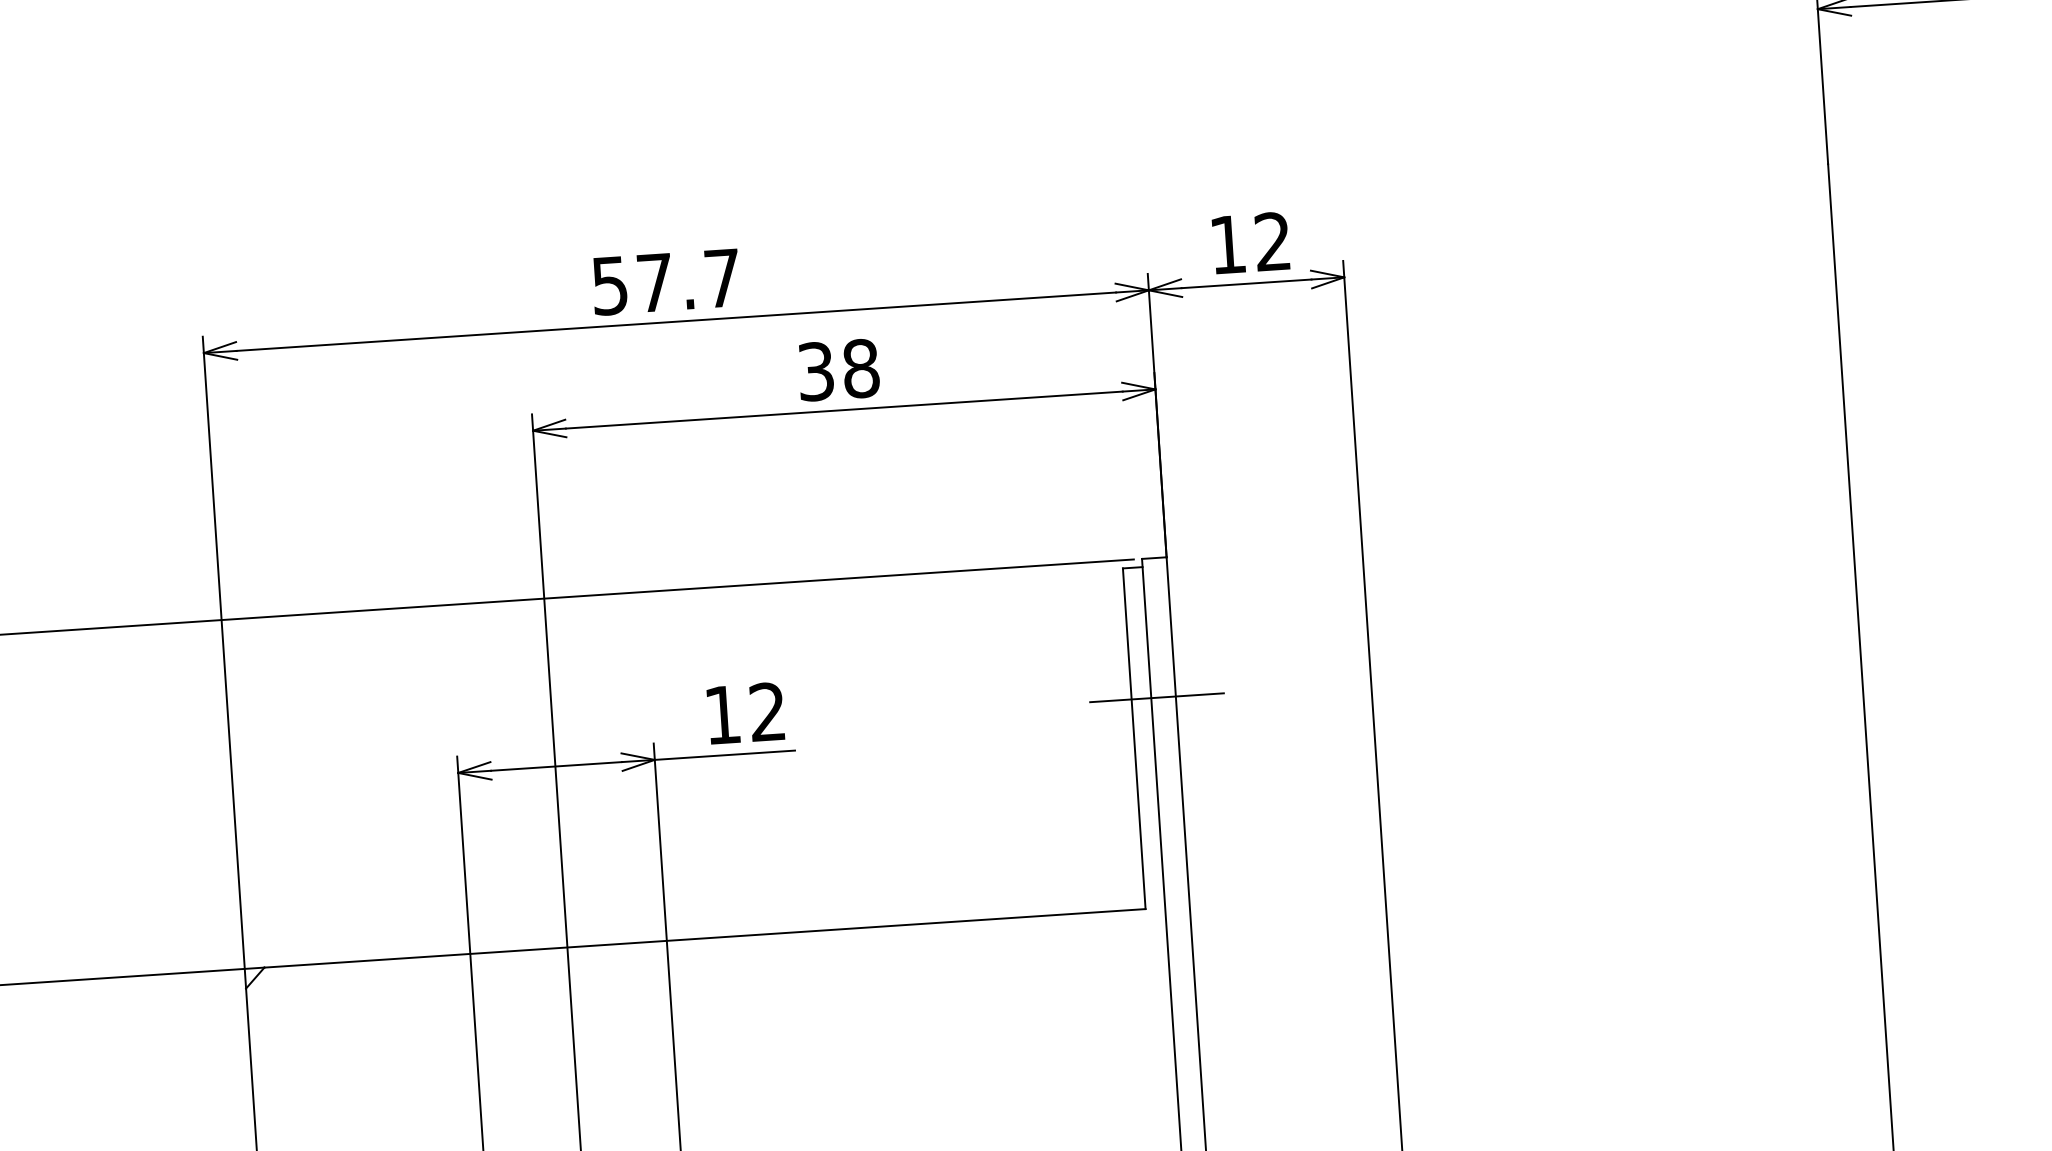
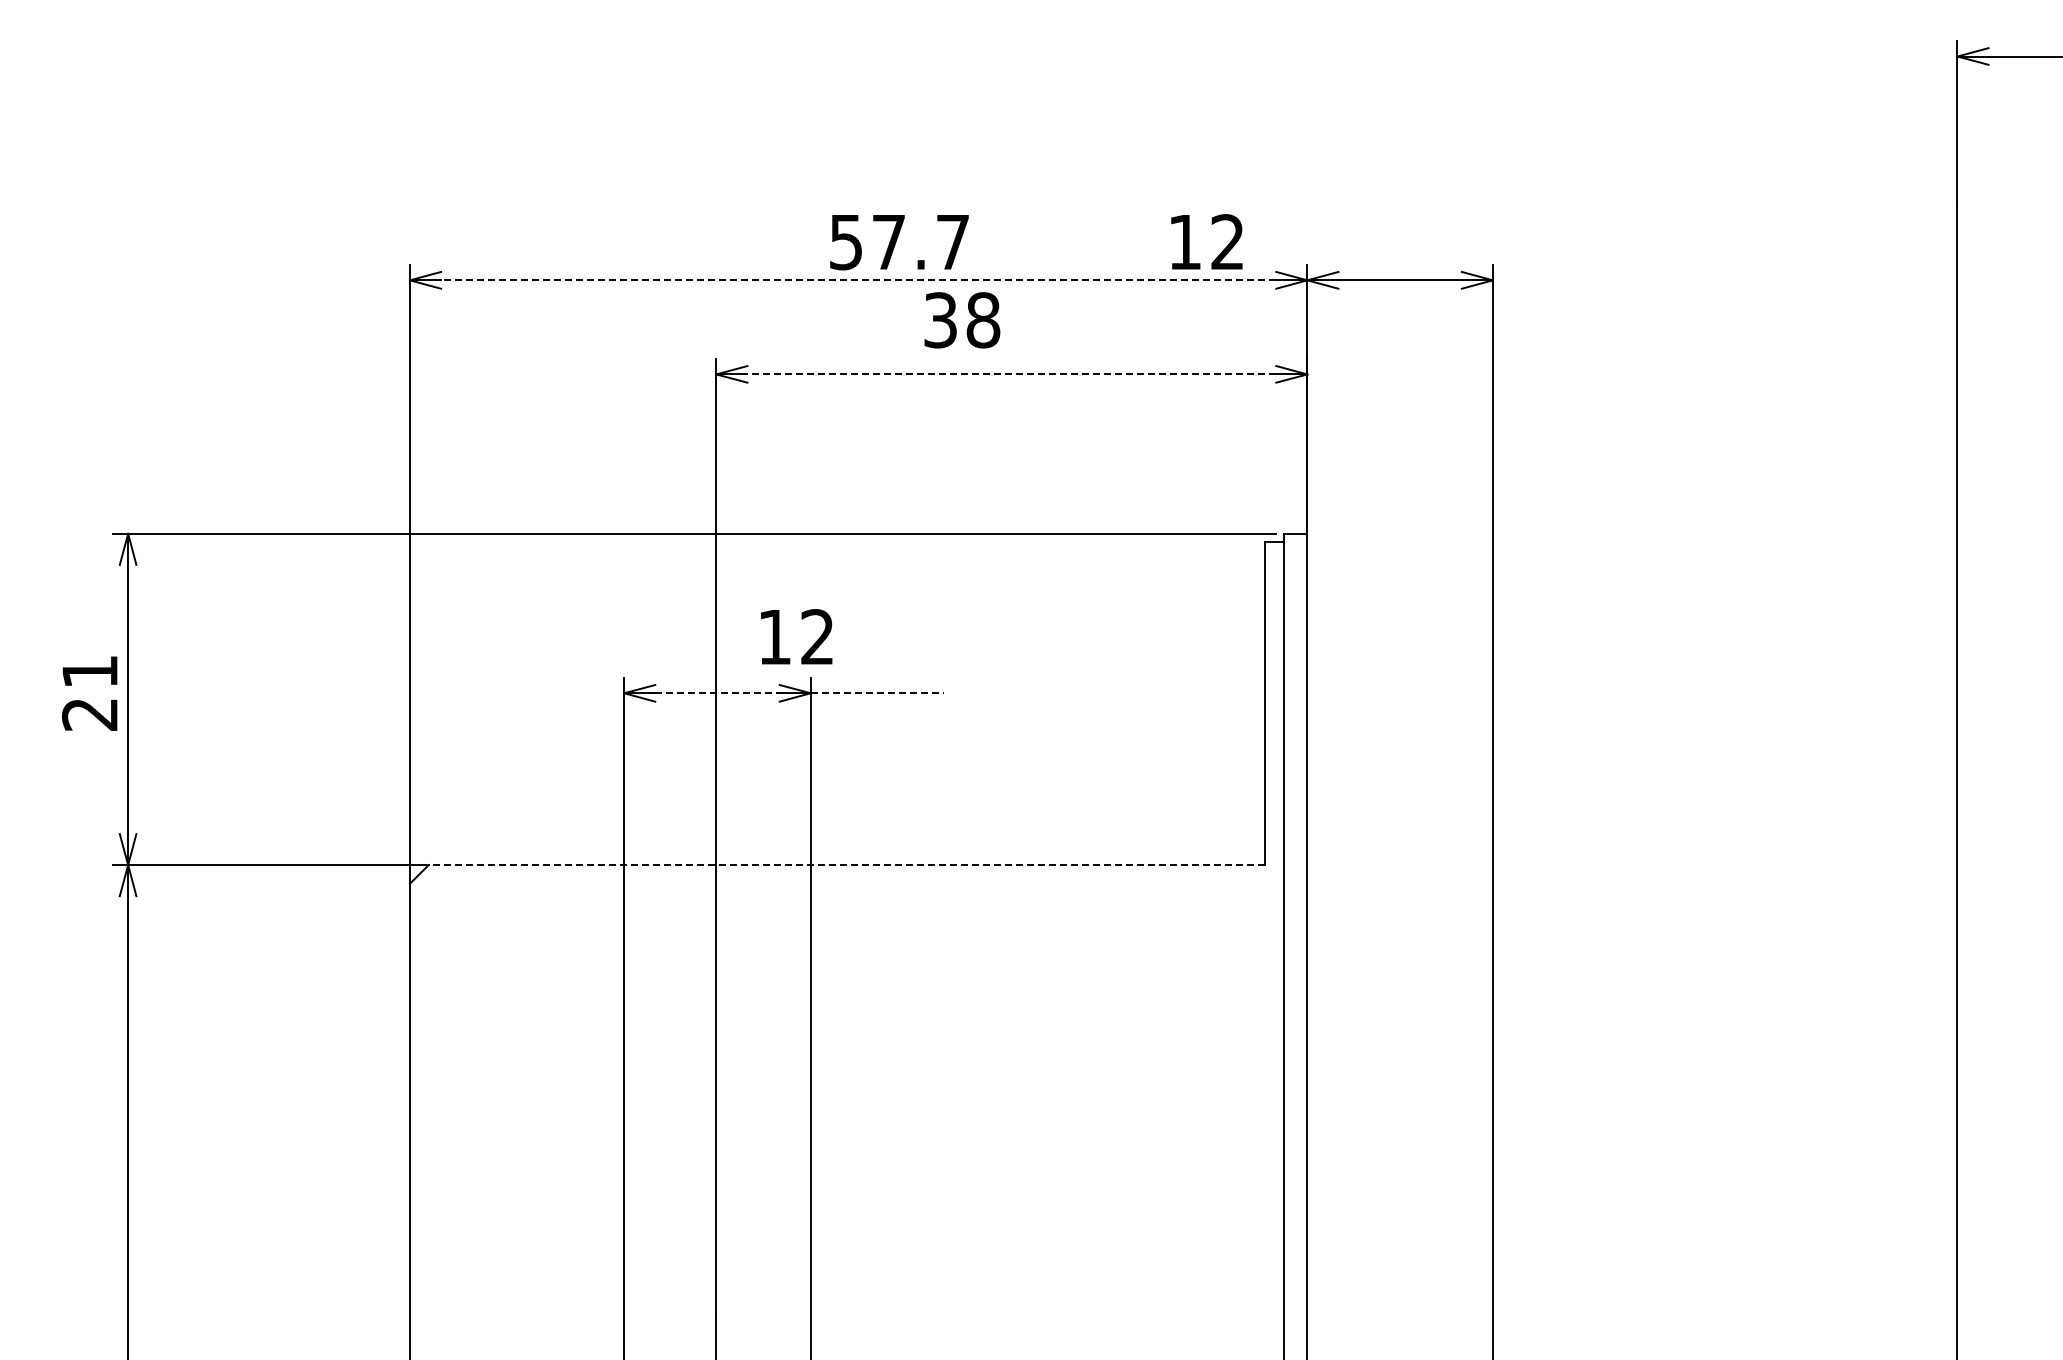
text: (1250, 242) -> (1206, 241), moved
text: (666, 282) -> (899, 242), moved
line: (676, 321) -> (858, 280), solid -> dashed
text: (839, 370) -> (962, 320), moved
line: (843, 410) -> (1011, 374), solid -> dashed
line: (1157, 698) -> (1289, 666), removed
text: (745, 712) -> (796, 636), moved
line: (725, 755) -> (877, 693), solid -> dashed
line: (556, 766) -> (717, 693), solid -> dashed
line: (704, 938) -> (846, 865), solid -> dashed

